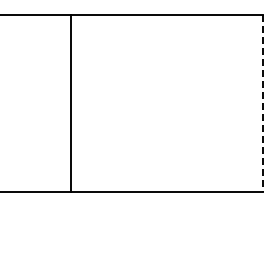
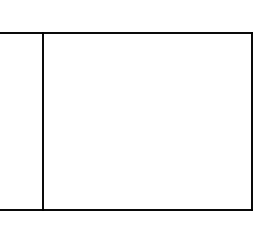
line: (71, 103) -> (42, 121), moved
line: (262, 103) -> (251, 121), dashed -> solid

